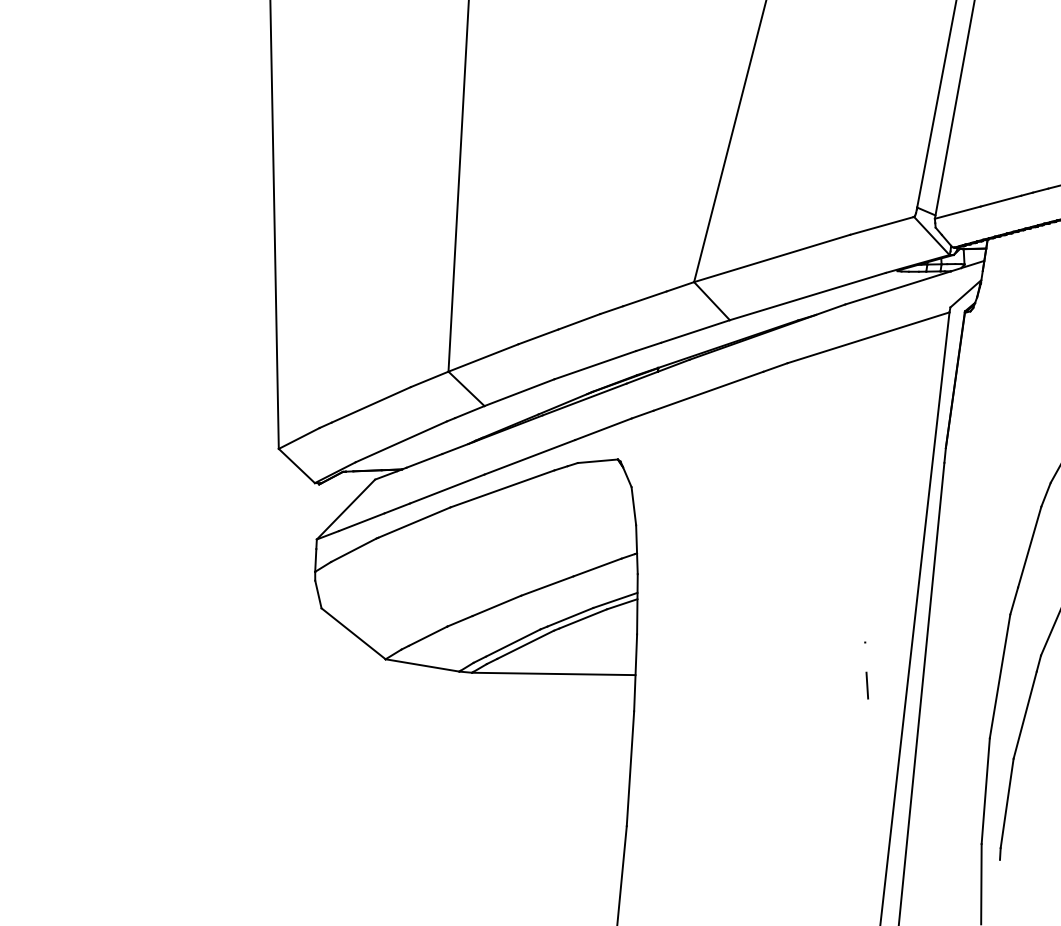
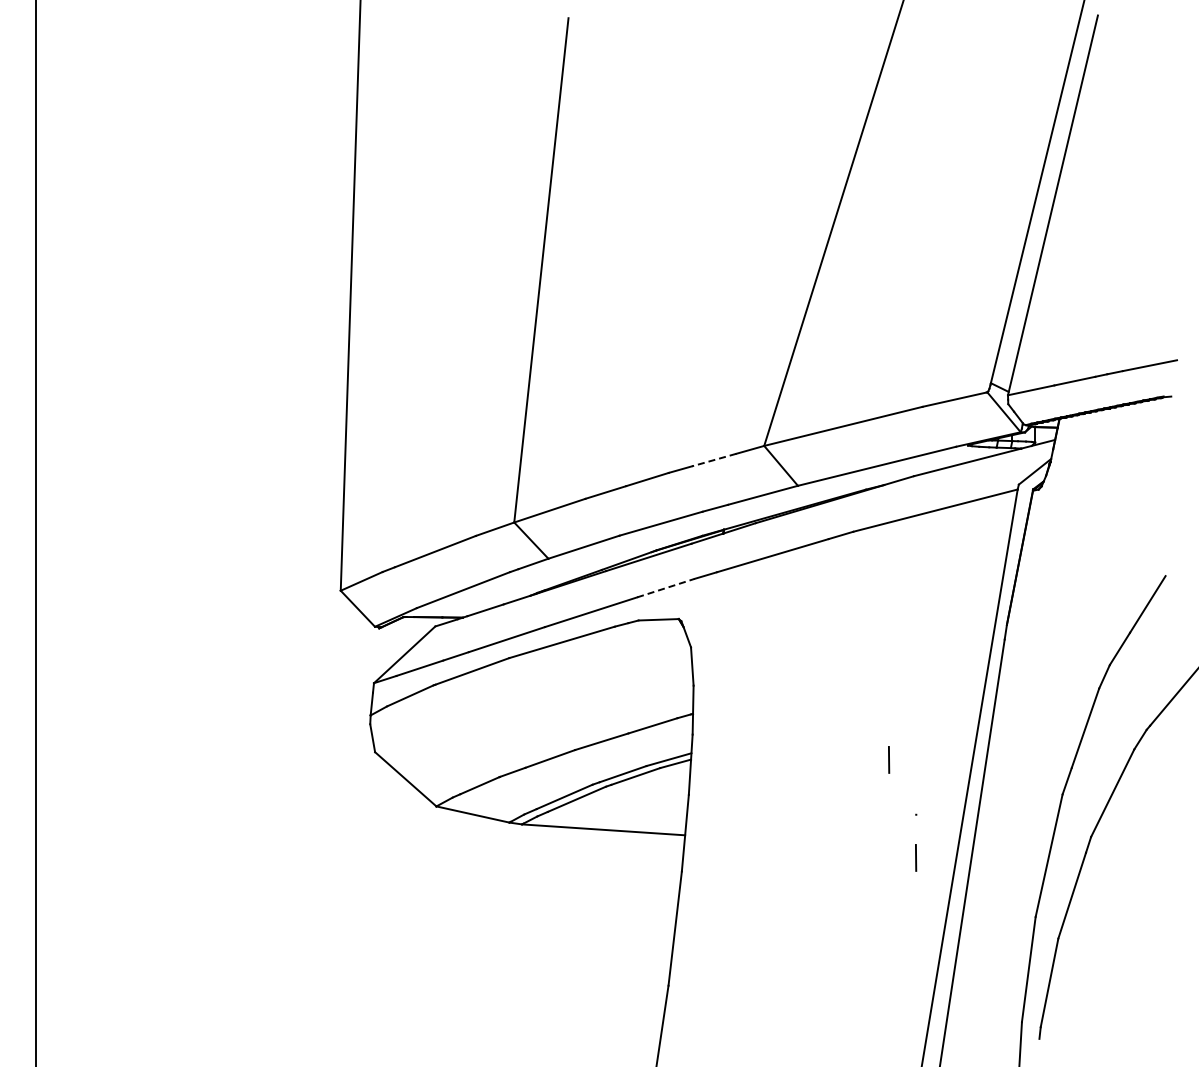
line: (644, 299) -> (713, 460), solid -> dashed
line: (603, 428) -> (666, 587), solid -> dashed
line: (835, 588) -> (889, 759), added

